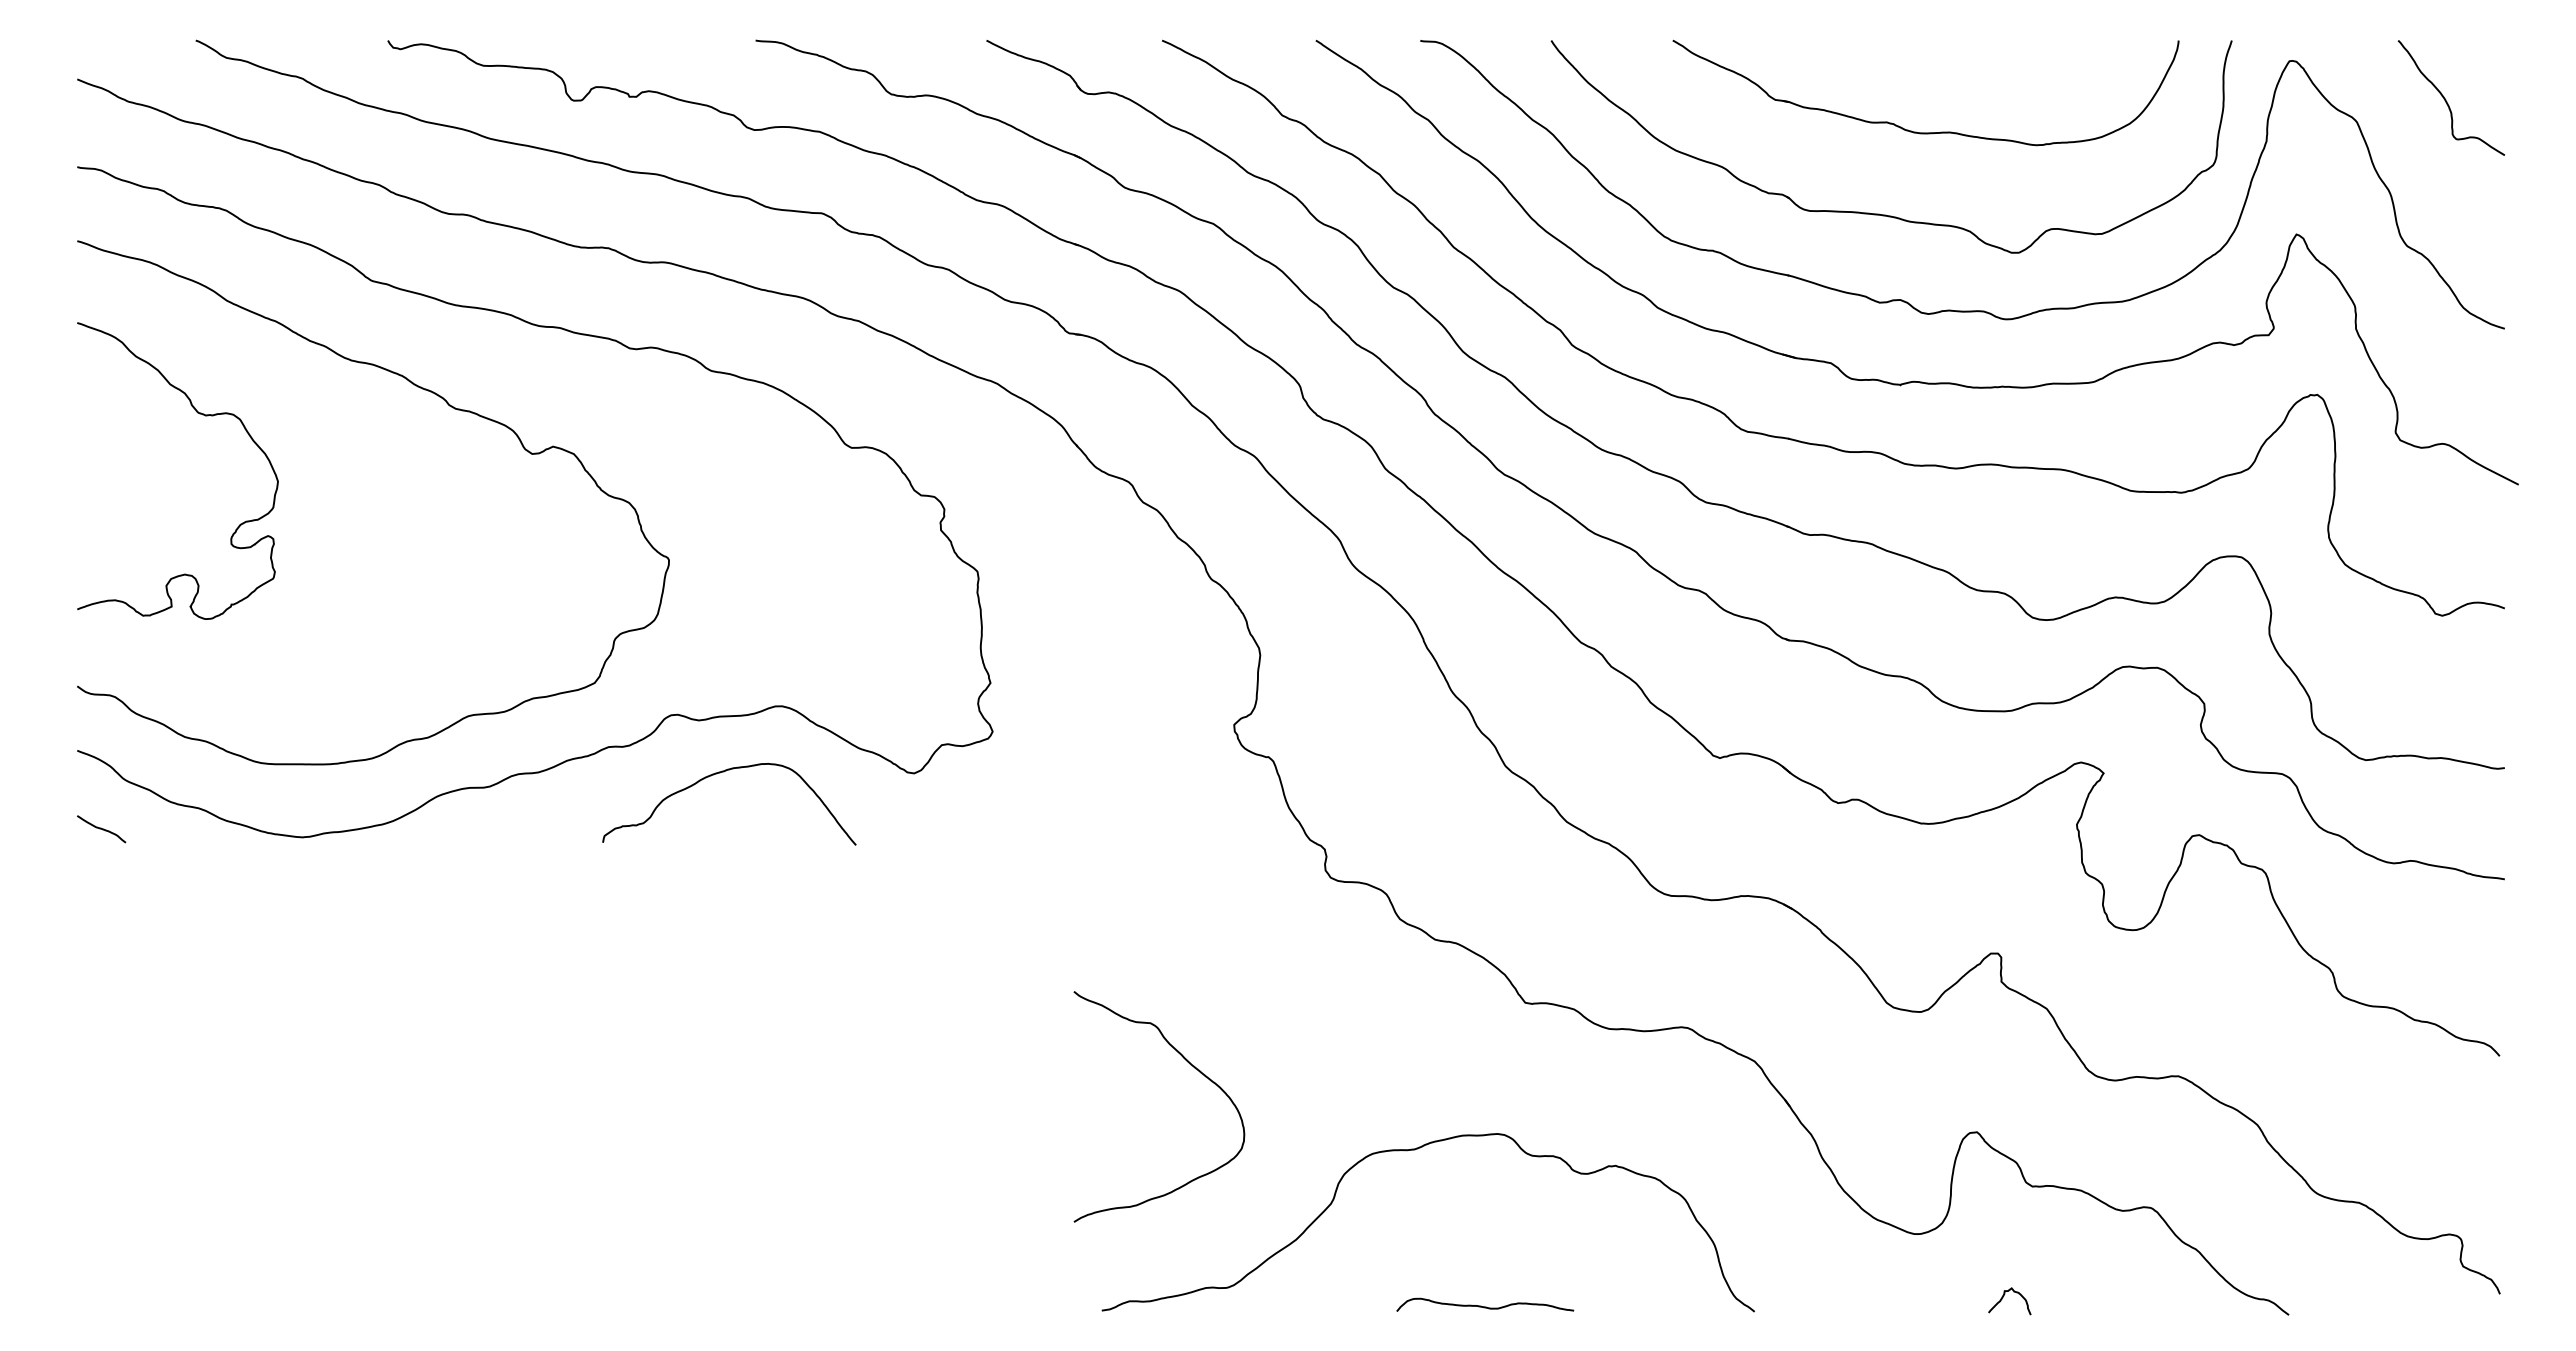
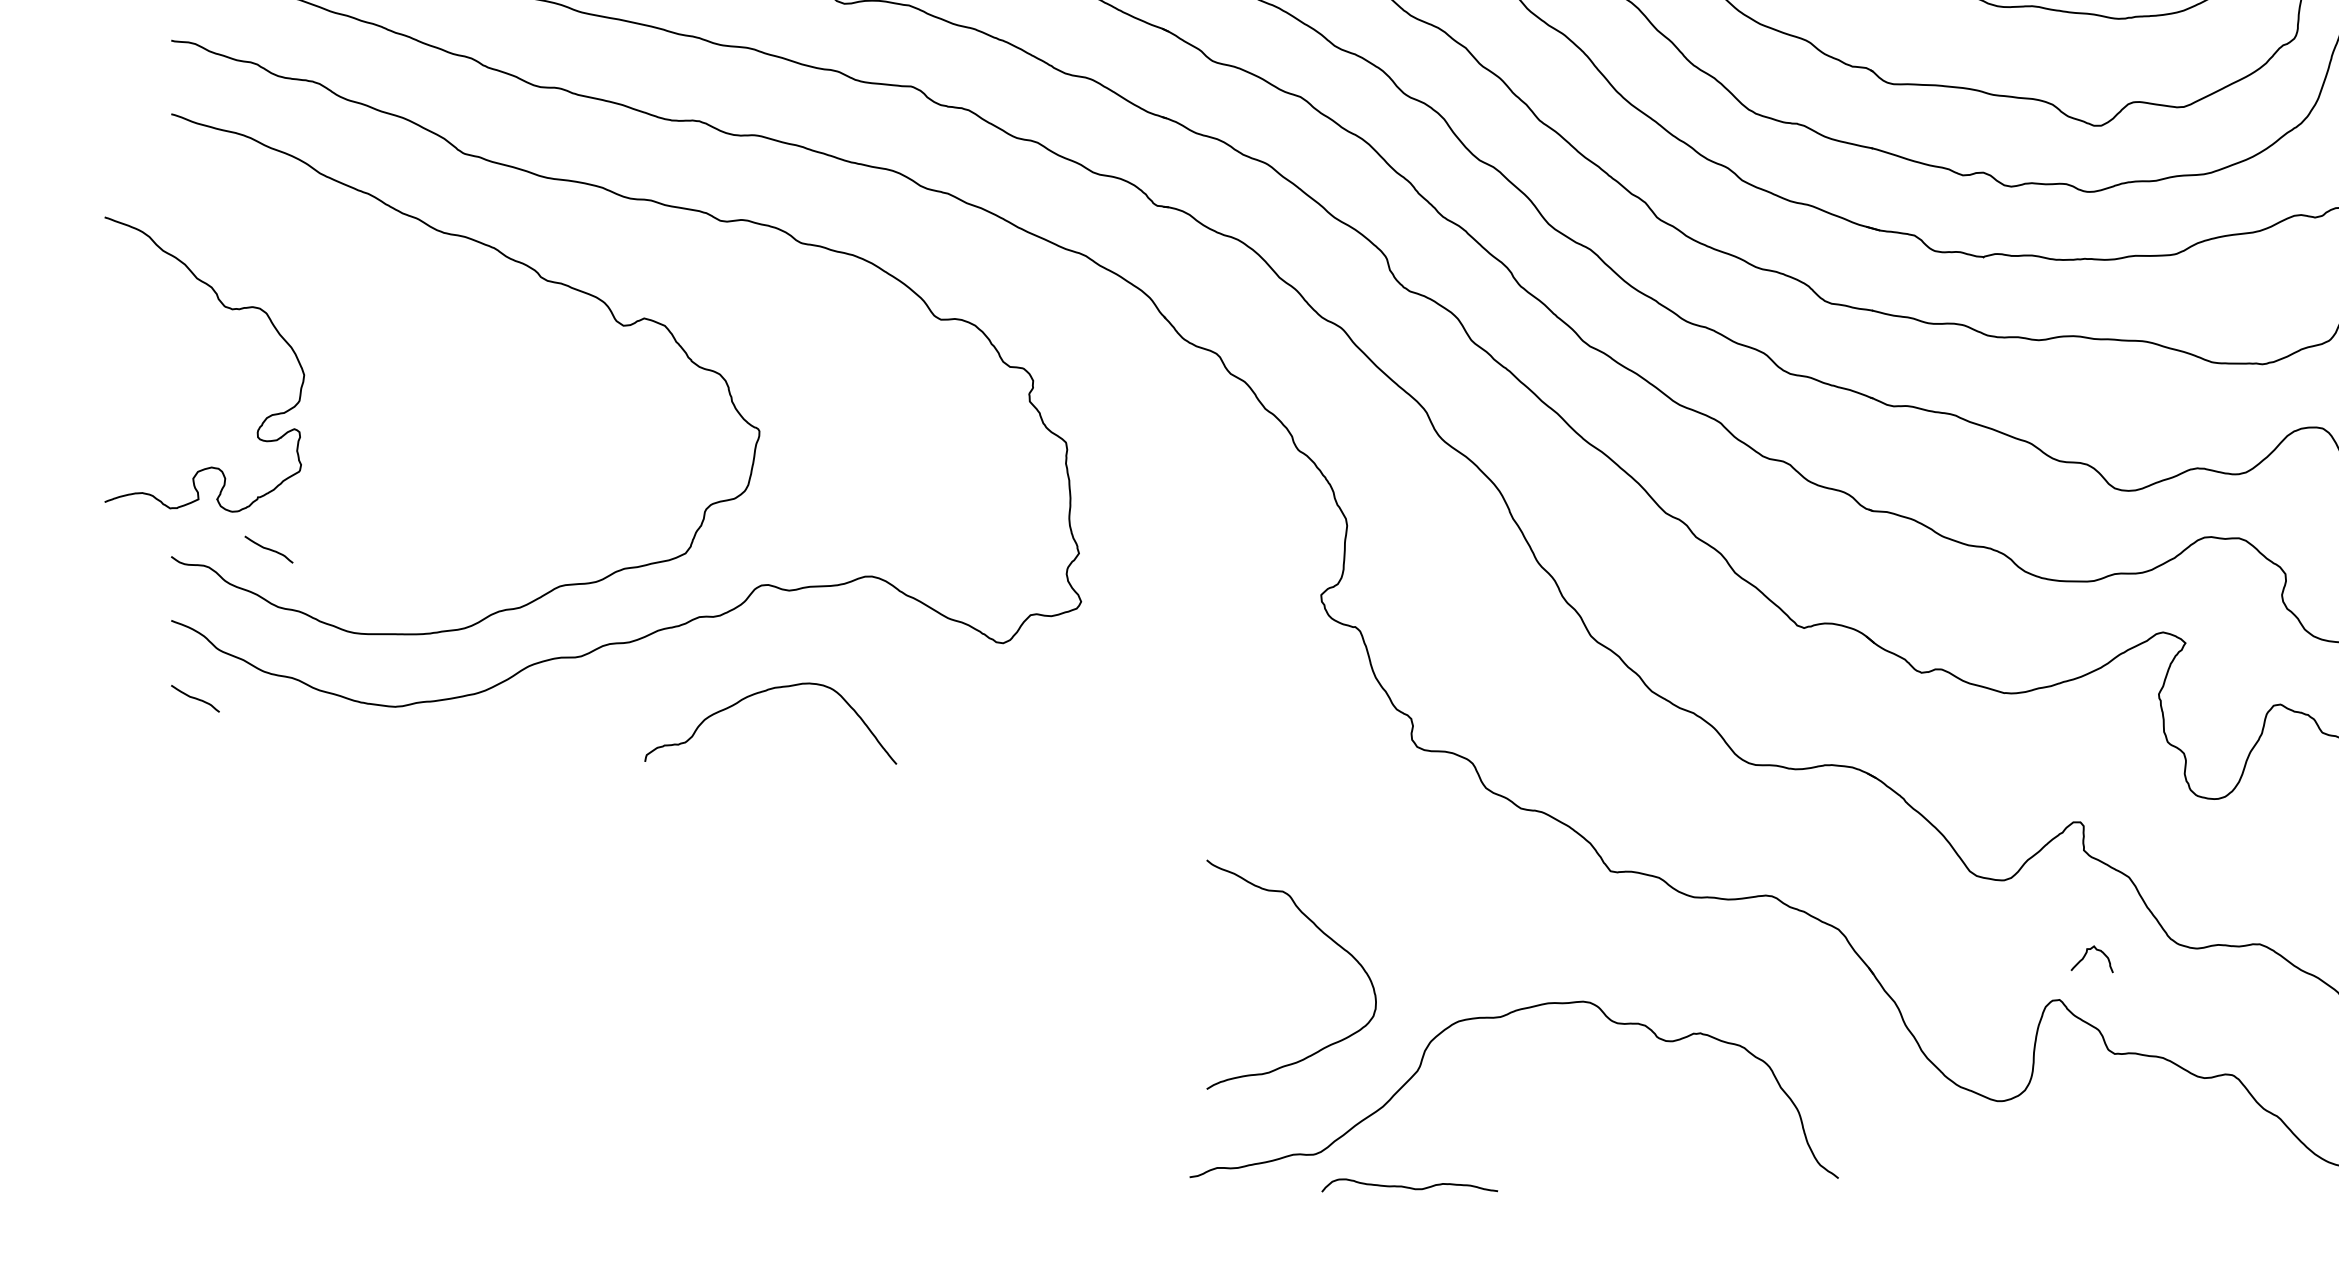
curve: (199, 414) -> (226, 308), moved
curve: (175, 679) -> (268, 549), added
curve: (720, 773) -> (761, 693), moved
curve: (1190, 1065) -> (1322, 933), moved
curve: (2004, 1296) -> (2086, 954), moved
curve: (1485, 1306) -> (1410, 1187), moved

